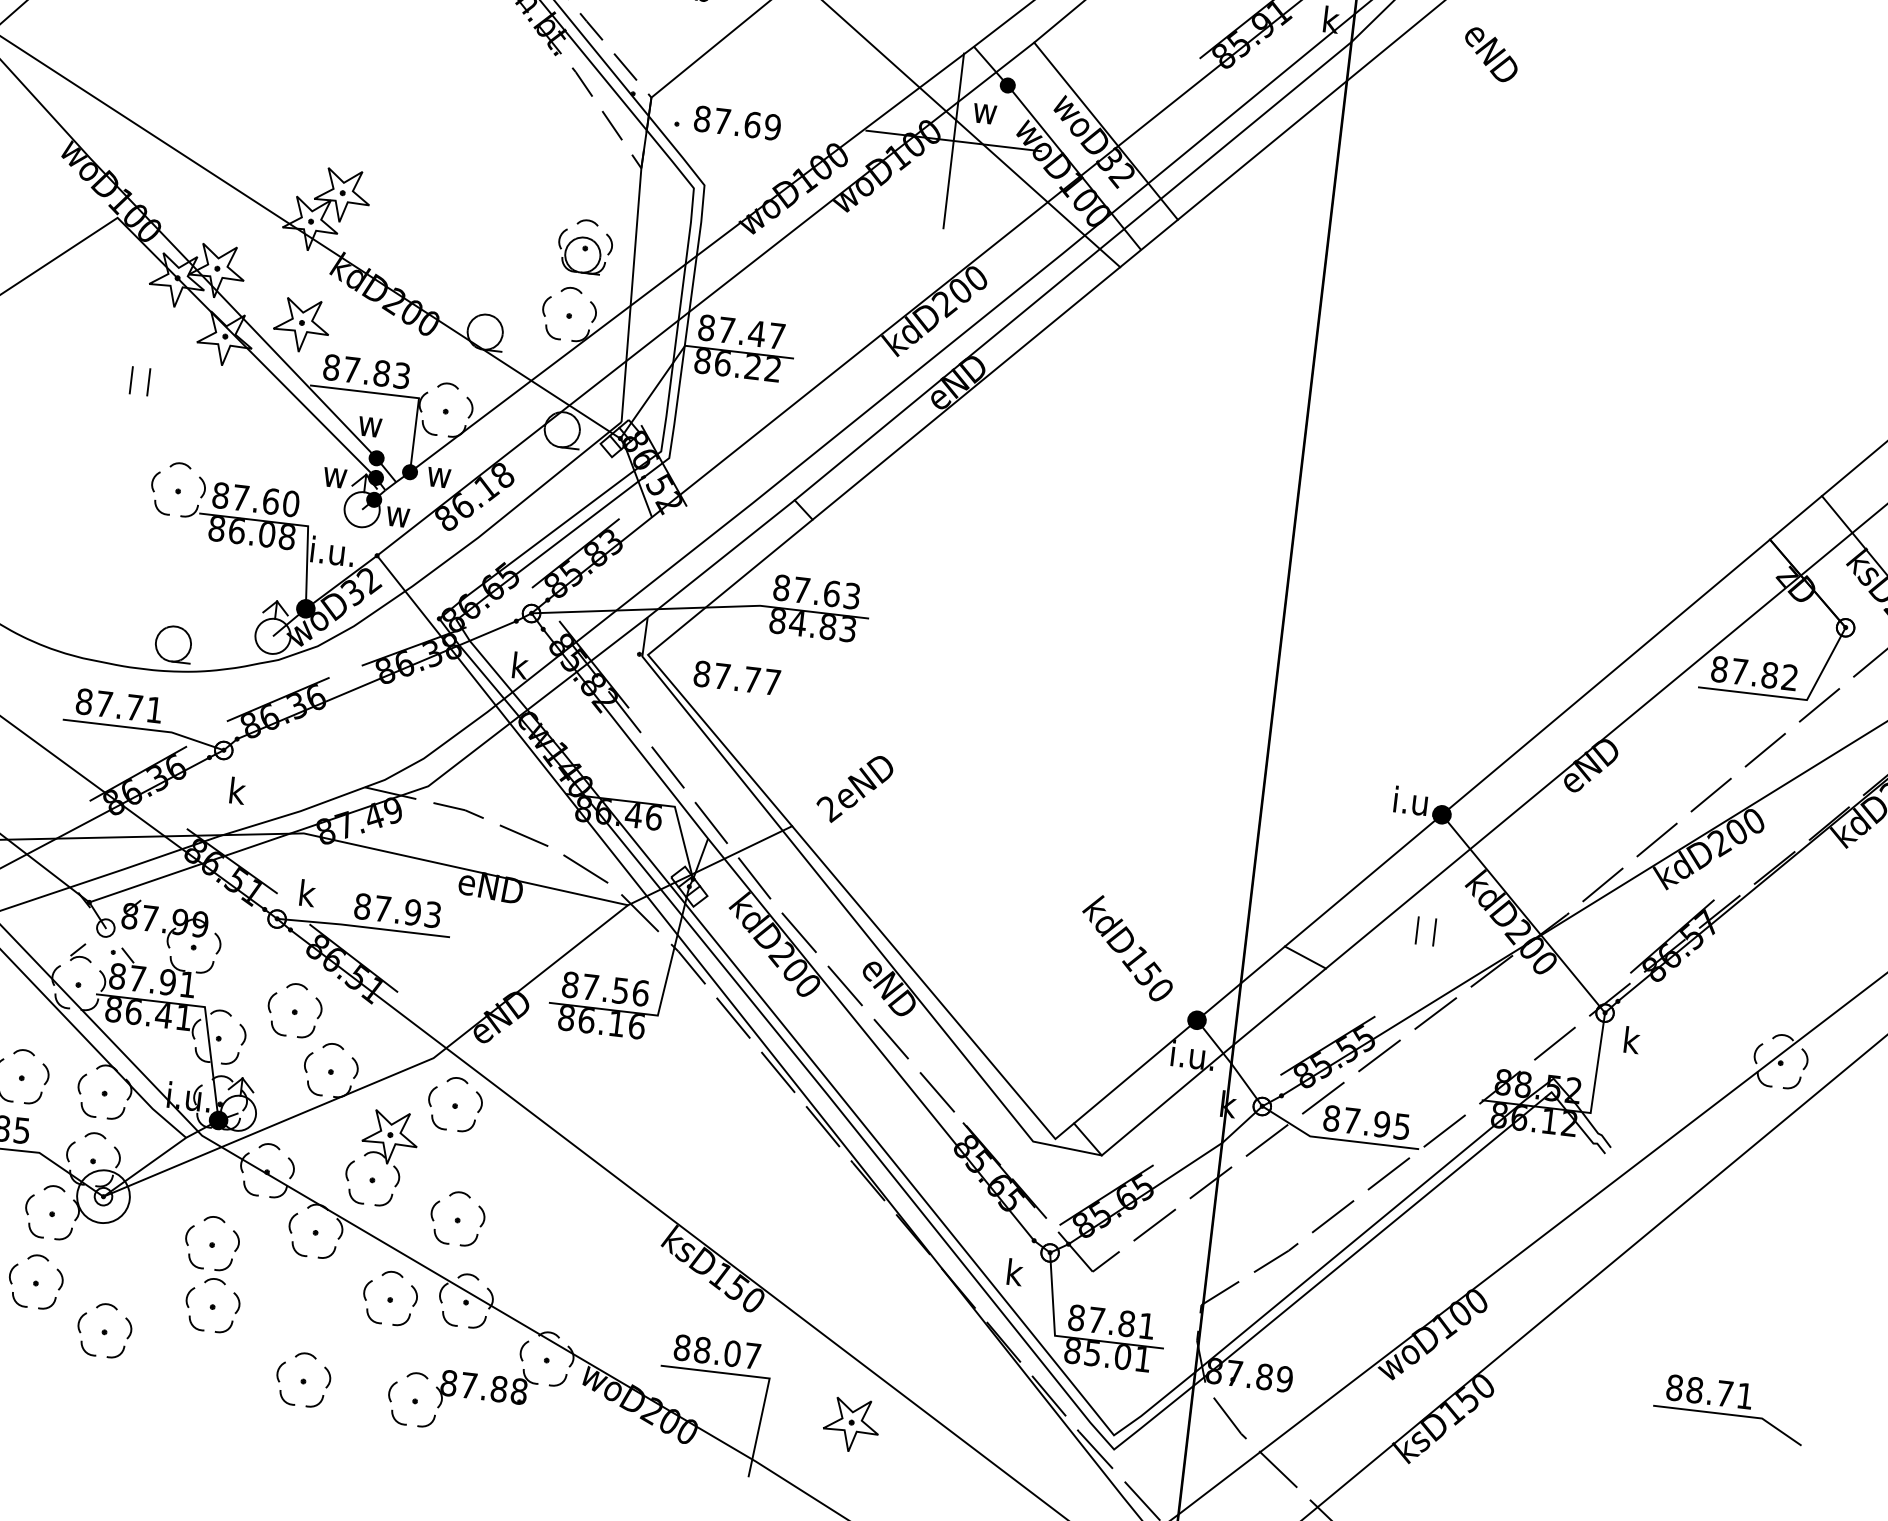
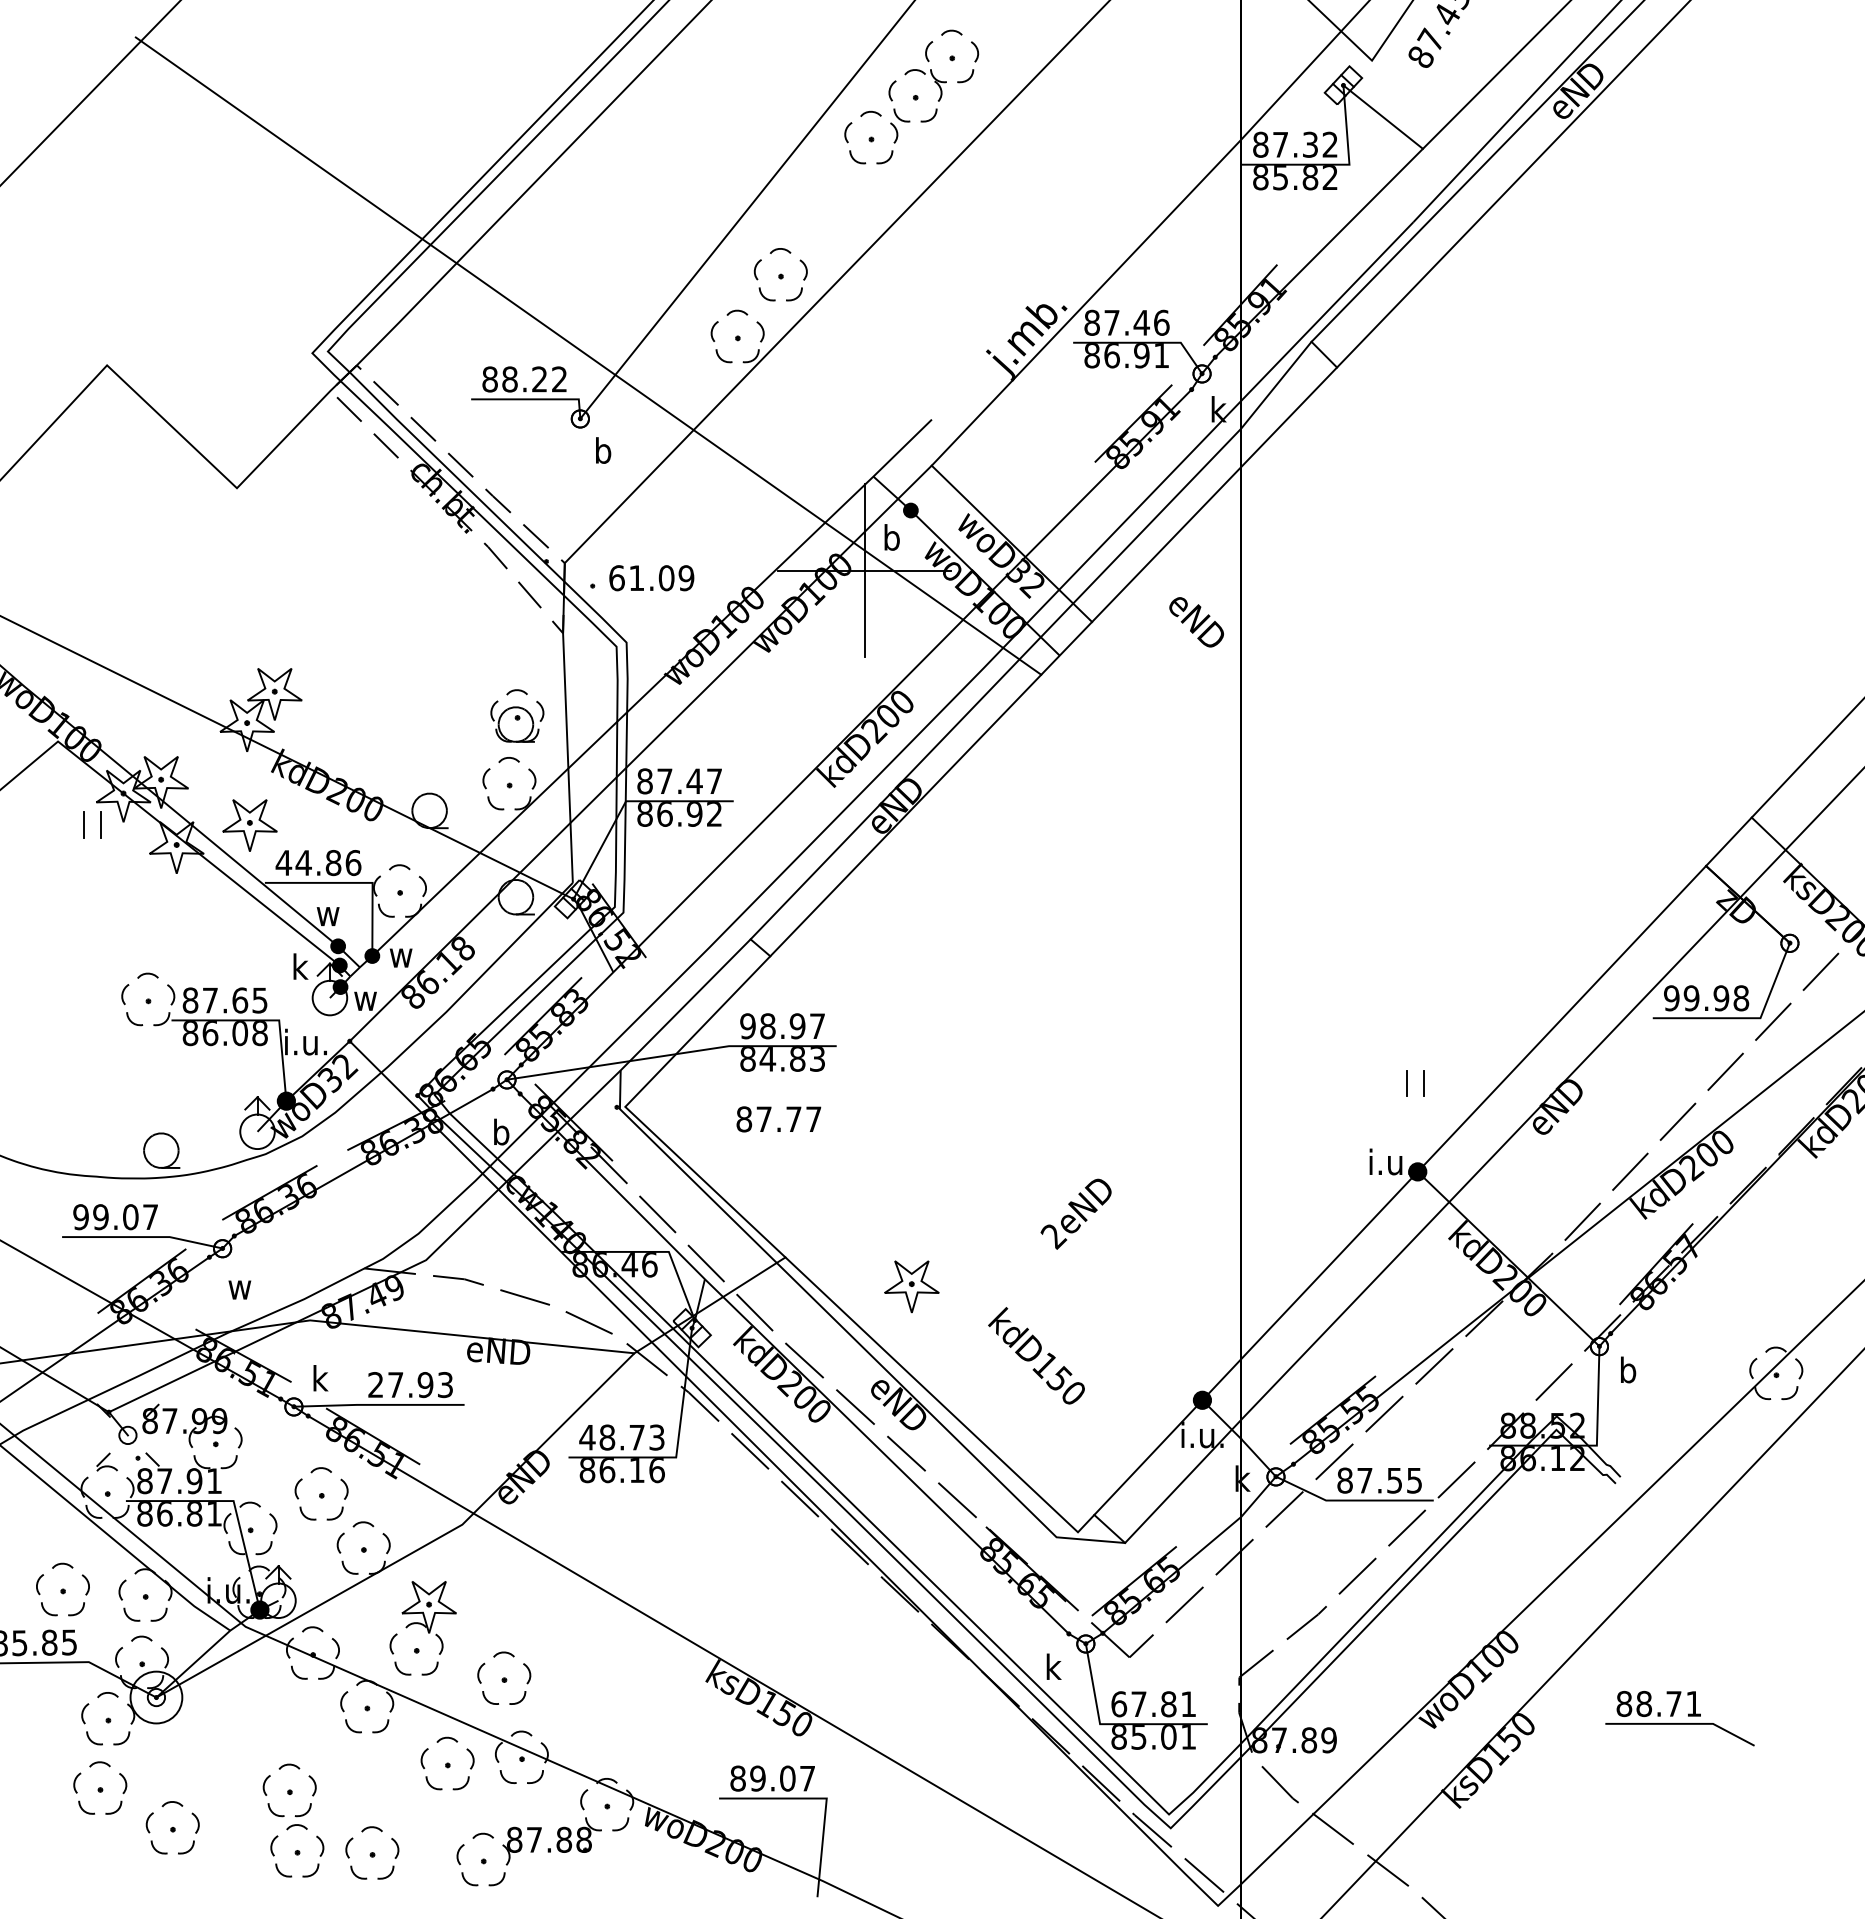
text: (1490, 55) -> (1196, 622), moved
text: (984, 110) -> (891, 537), w -> b
text: (727, 122) -> (641, 578), 87.69^J -> 61.09^J
text: (752, 367) -> (694, 814), 86.22 -> 86.92
text: (366, 372) -> (318, 863), 87.83 -> 44.86
part: (131, 379) -> (84, 824), moved
text: (335, 474) -> (299, 966), w -> k
text: (290, 503) -> (259, 1000), 87.60 -> 87.65
text: (816, 592) -> (782, 1026), 87.63 -> 98.97
text: (519, 665) -> (501, 1131), k -> b
text: (1754, 673) -> (1706, 998), 87.82 -> 99.98
text: (736, 678) -> (778, 1119), moved
text: (119, 706) -> (115, 1217), 87.71 -> 99.07
text: (854, 788) -> (1075, 1213), moved
text: (236, 790) -> (239, 1286), k -> w
text: (362, 907) -> (375, 1385), 87.93 -> 27.93
part: (1417, 930) -> (1407, 1083), moved
text: (1127, 947) -> (1036, 1355), moved
line: (1304, 957) -> (1300, 1326), removed
text: (604, 988) -> (621, 1437), 87.56 -> 48.73
text: (163, 1016) -> (194, 1514), 86.41 -> 86.81
text: (1631, 1039) -> (1628, 1369), k -> b
part: (455, 1103) -> (488, 1566), removed
text: (1381, 1124) -> (1394, 1480), 87.95 -> 87.55
part: (212, 1274) -> (293, 1820), moved
text: (1076, 1318) -> (1119, 1704), 87.81 -> 67.81
text: (701, 1350) -> (757, 1778), 88.07 -> 89.07
part: (1728, 1409) -> (1679, 1718), moved
part: (851, 1424) -> (911, 1286), moved

